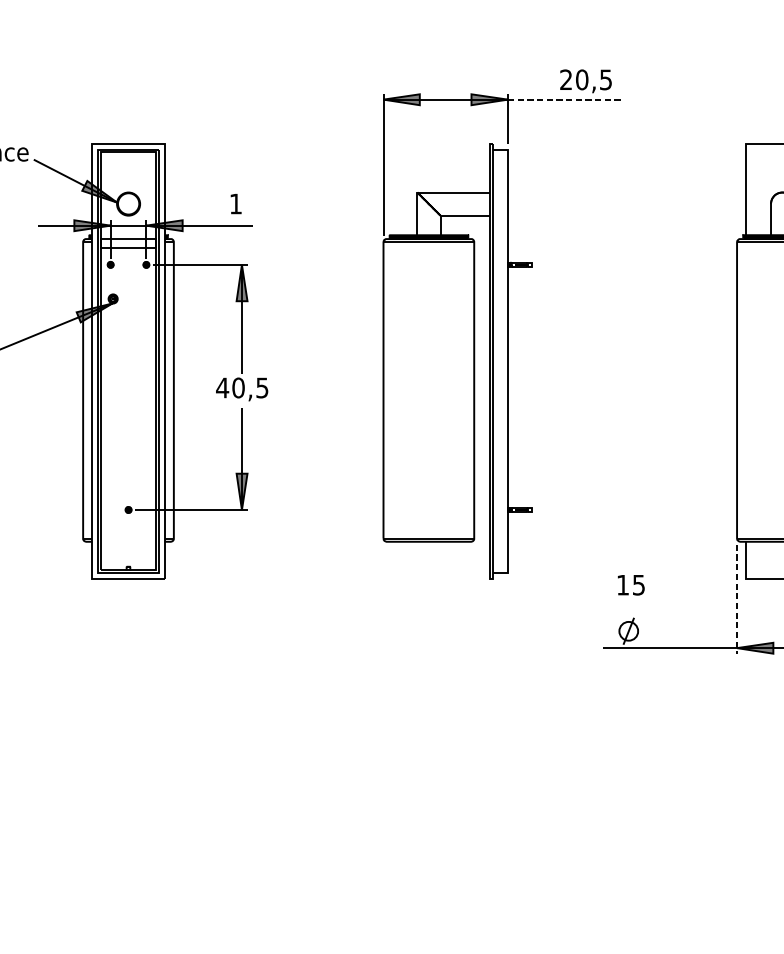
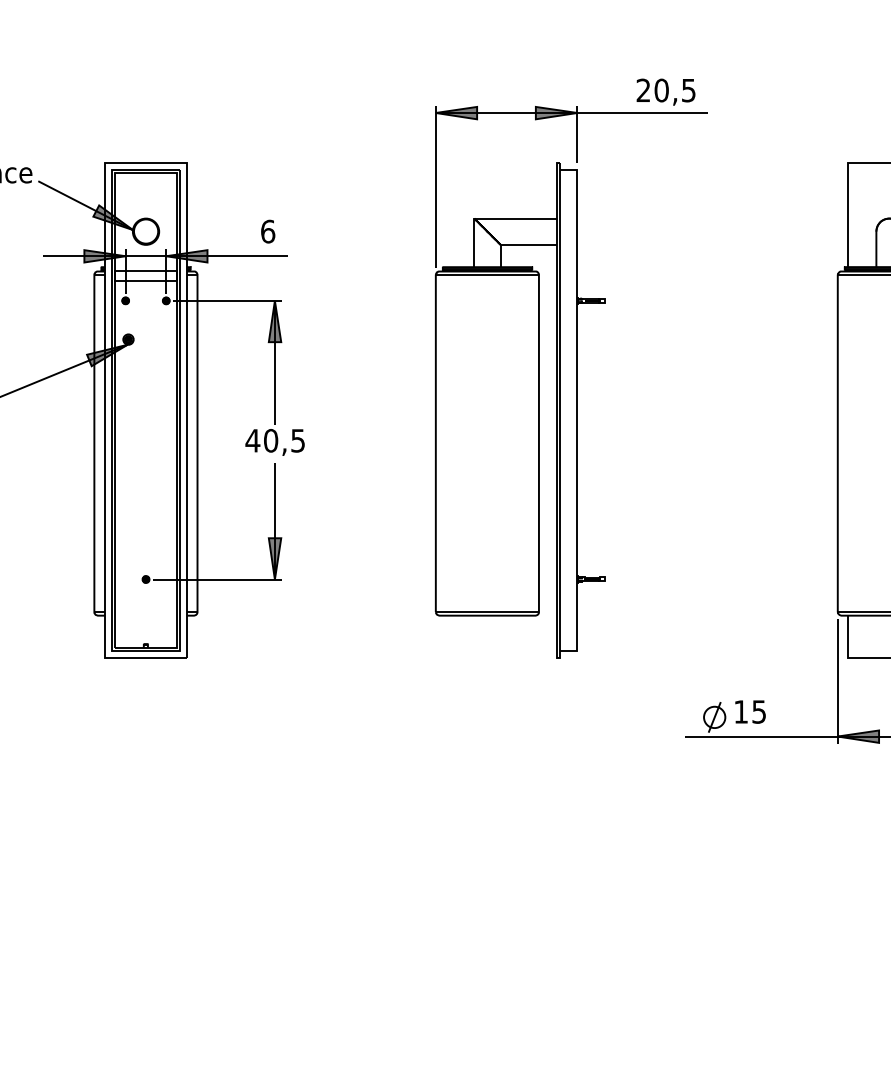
line: (566, 100) -> (643, 113), dashed -> solid
text: (236, 203) -> (268, 231), 1 -> 6
text: (631, 584) -> (750, 711), moved
line: (736, 599) -> (837, 681), dashed -> solid

